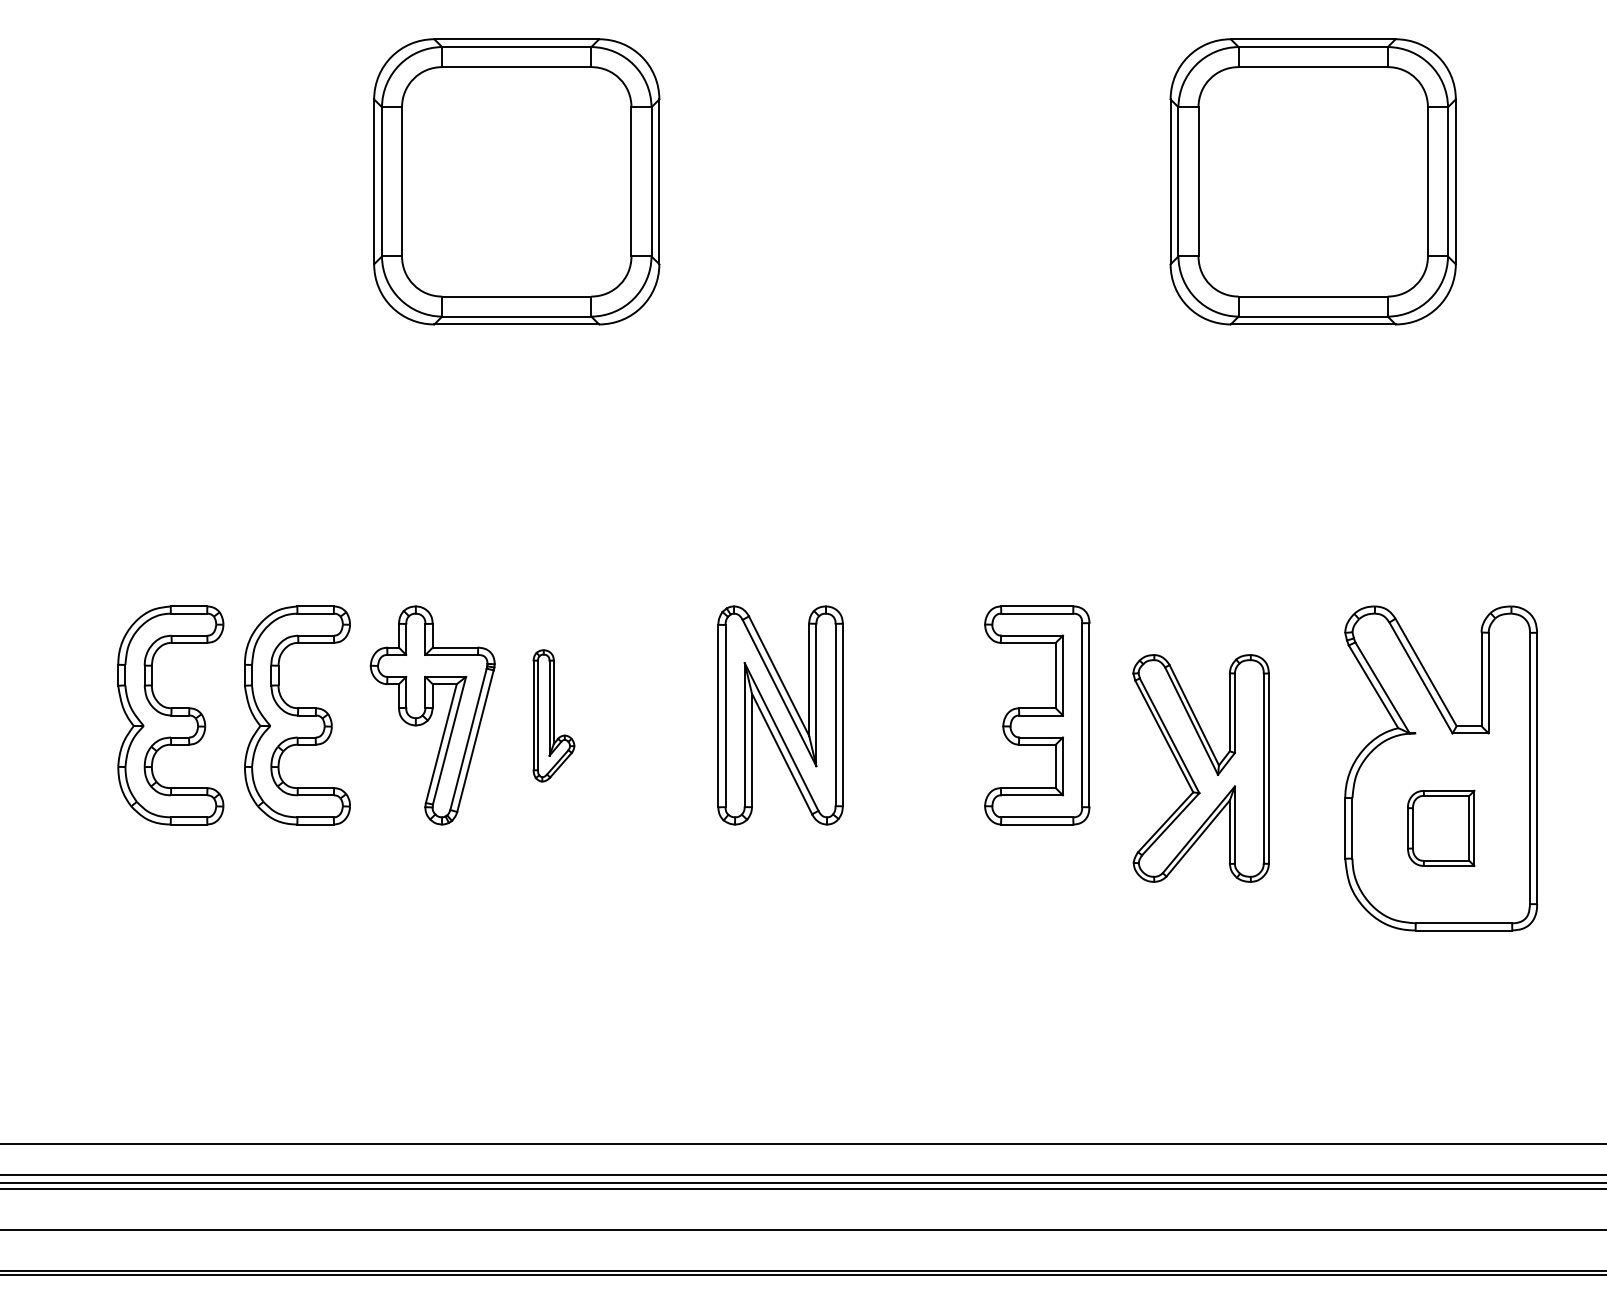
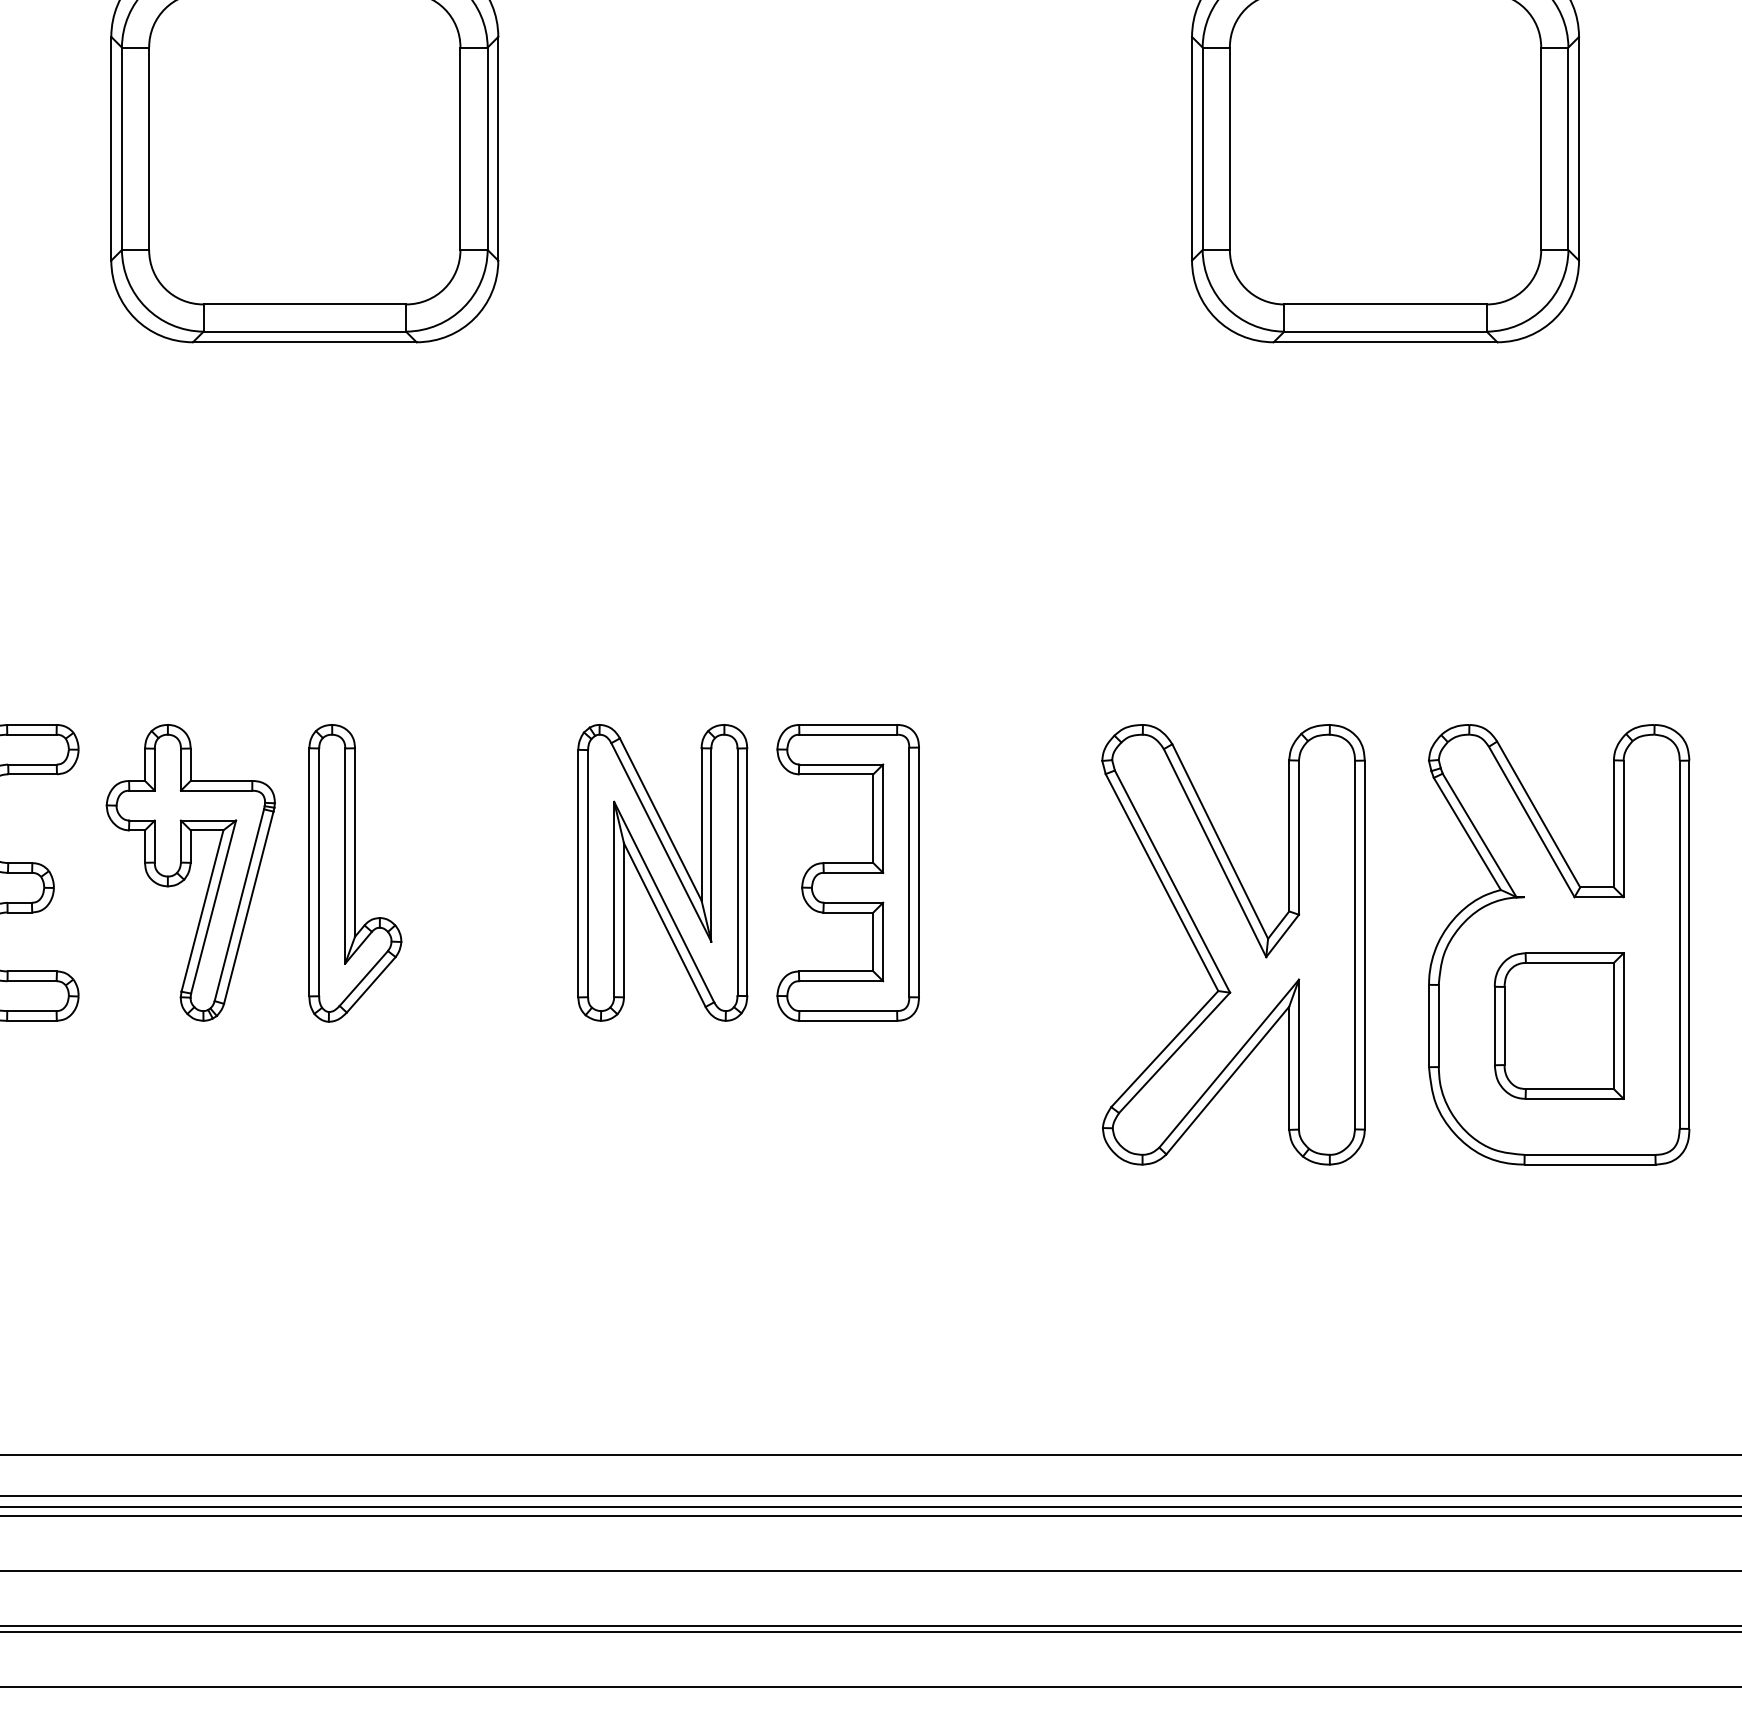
part: (553, 715) -> (354, 872), size x1.67
part: (1037, 715) -> (848, 872), moved
part: (1200, 768) -> (1232, 944), size x1.43
part: (1440, 828) -> (1558, 1026), size x1.43

